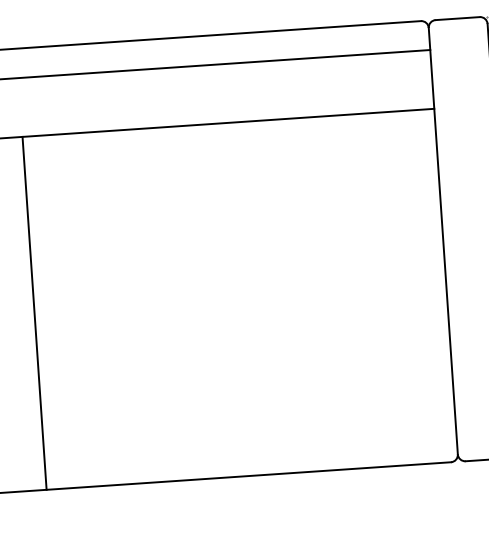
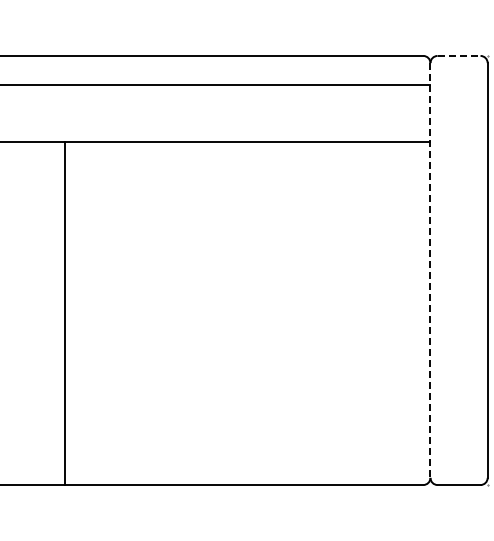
line: (458, 18) -> (459, 55), solid -> dashed
line: (443, 241) -> (430, 270), solid -> dashed
line: (34, 313) -> (64, 313), moved

